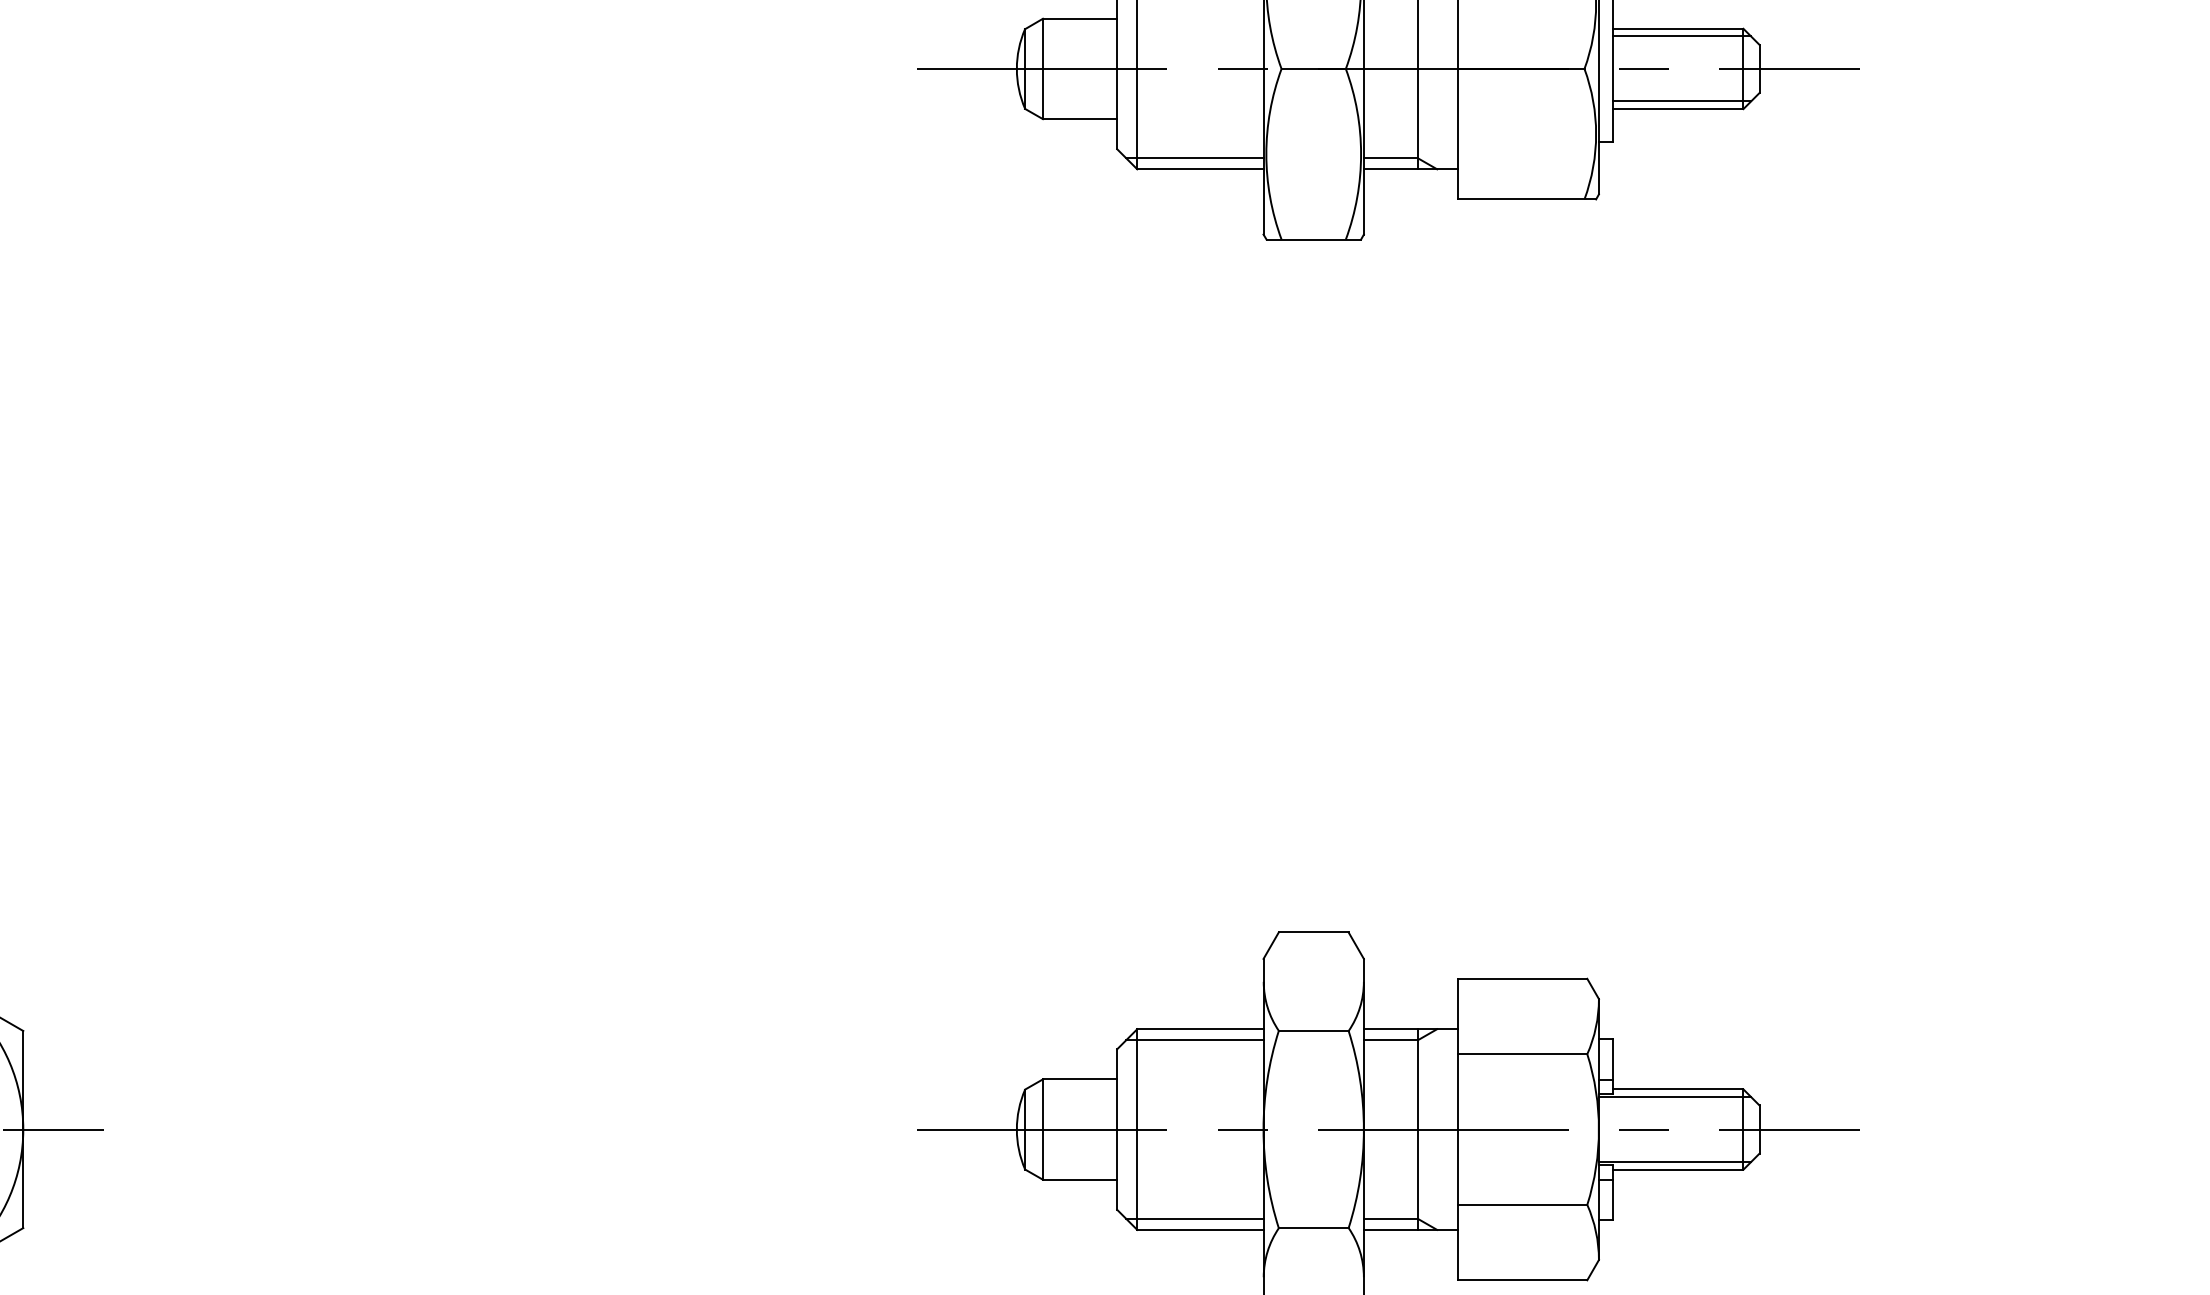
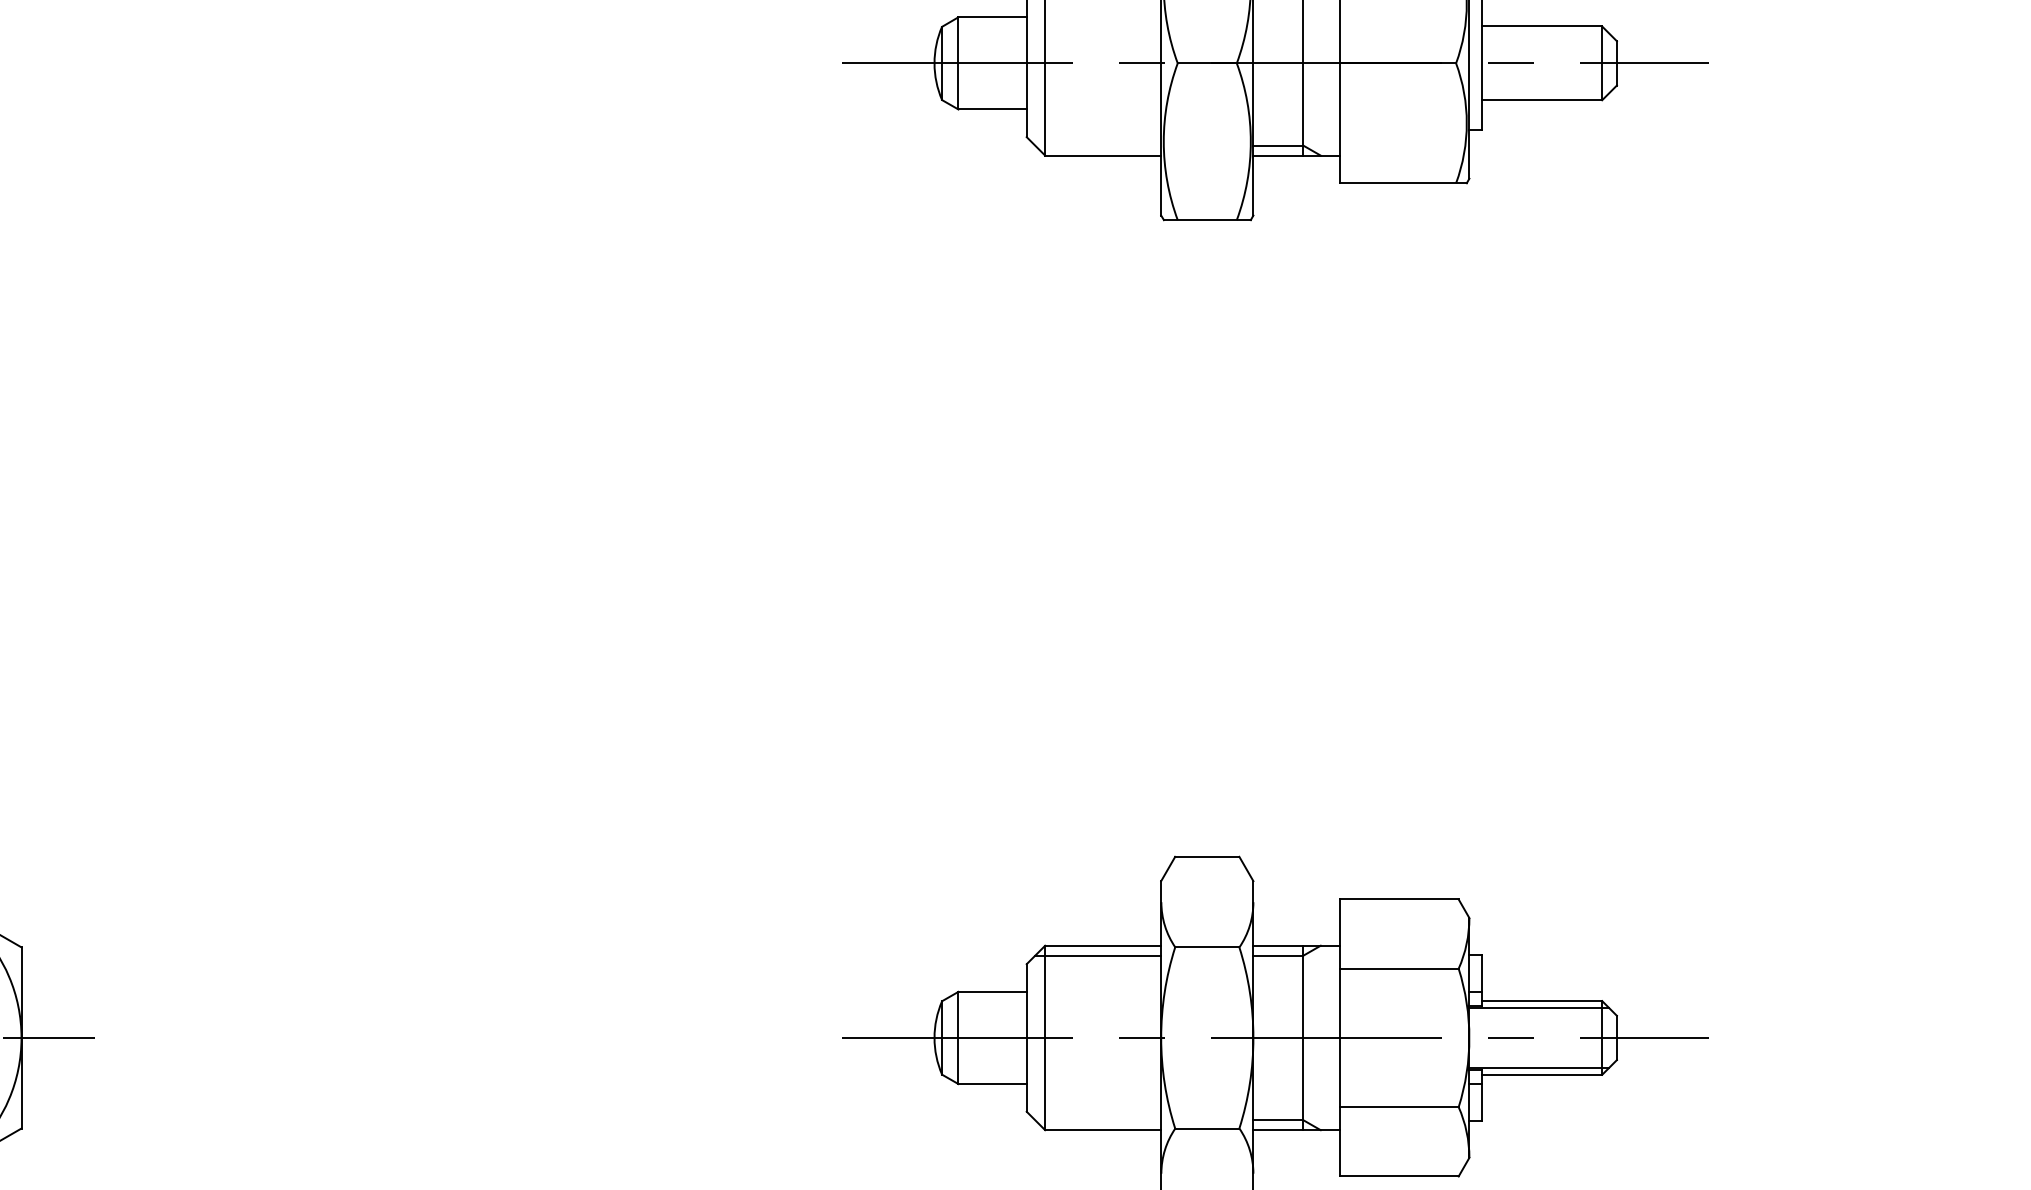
line: (1681, 36) -> (1545, 33), removed
line: (1681, 101) -> (1545, 93), removed
line: (1194, 158) -> (1097, 145), removed
line: (1194, 1219) -> (1097, 1120), removed

